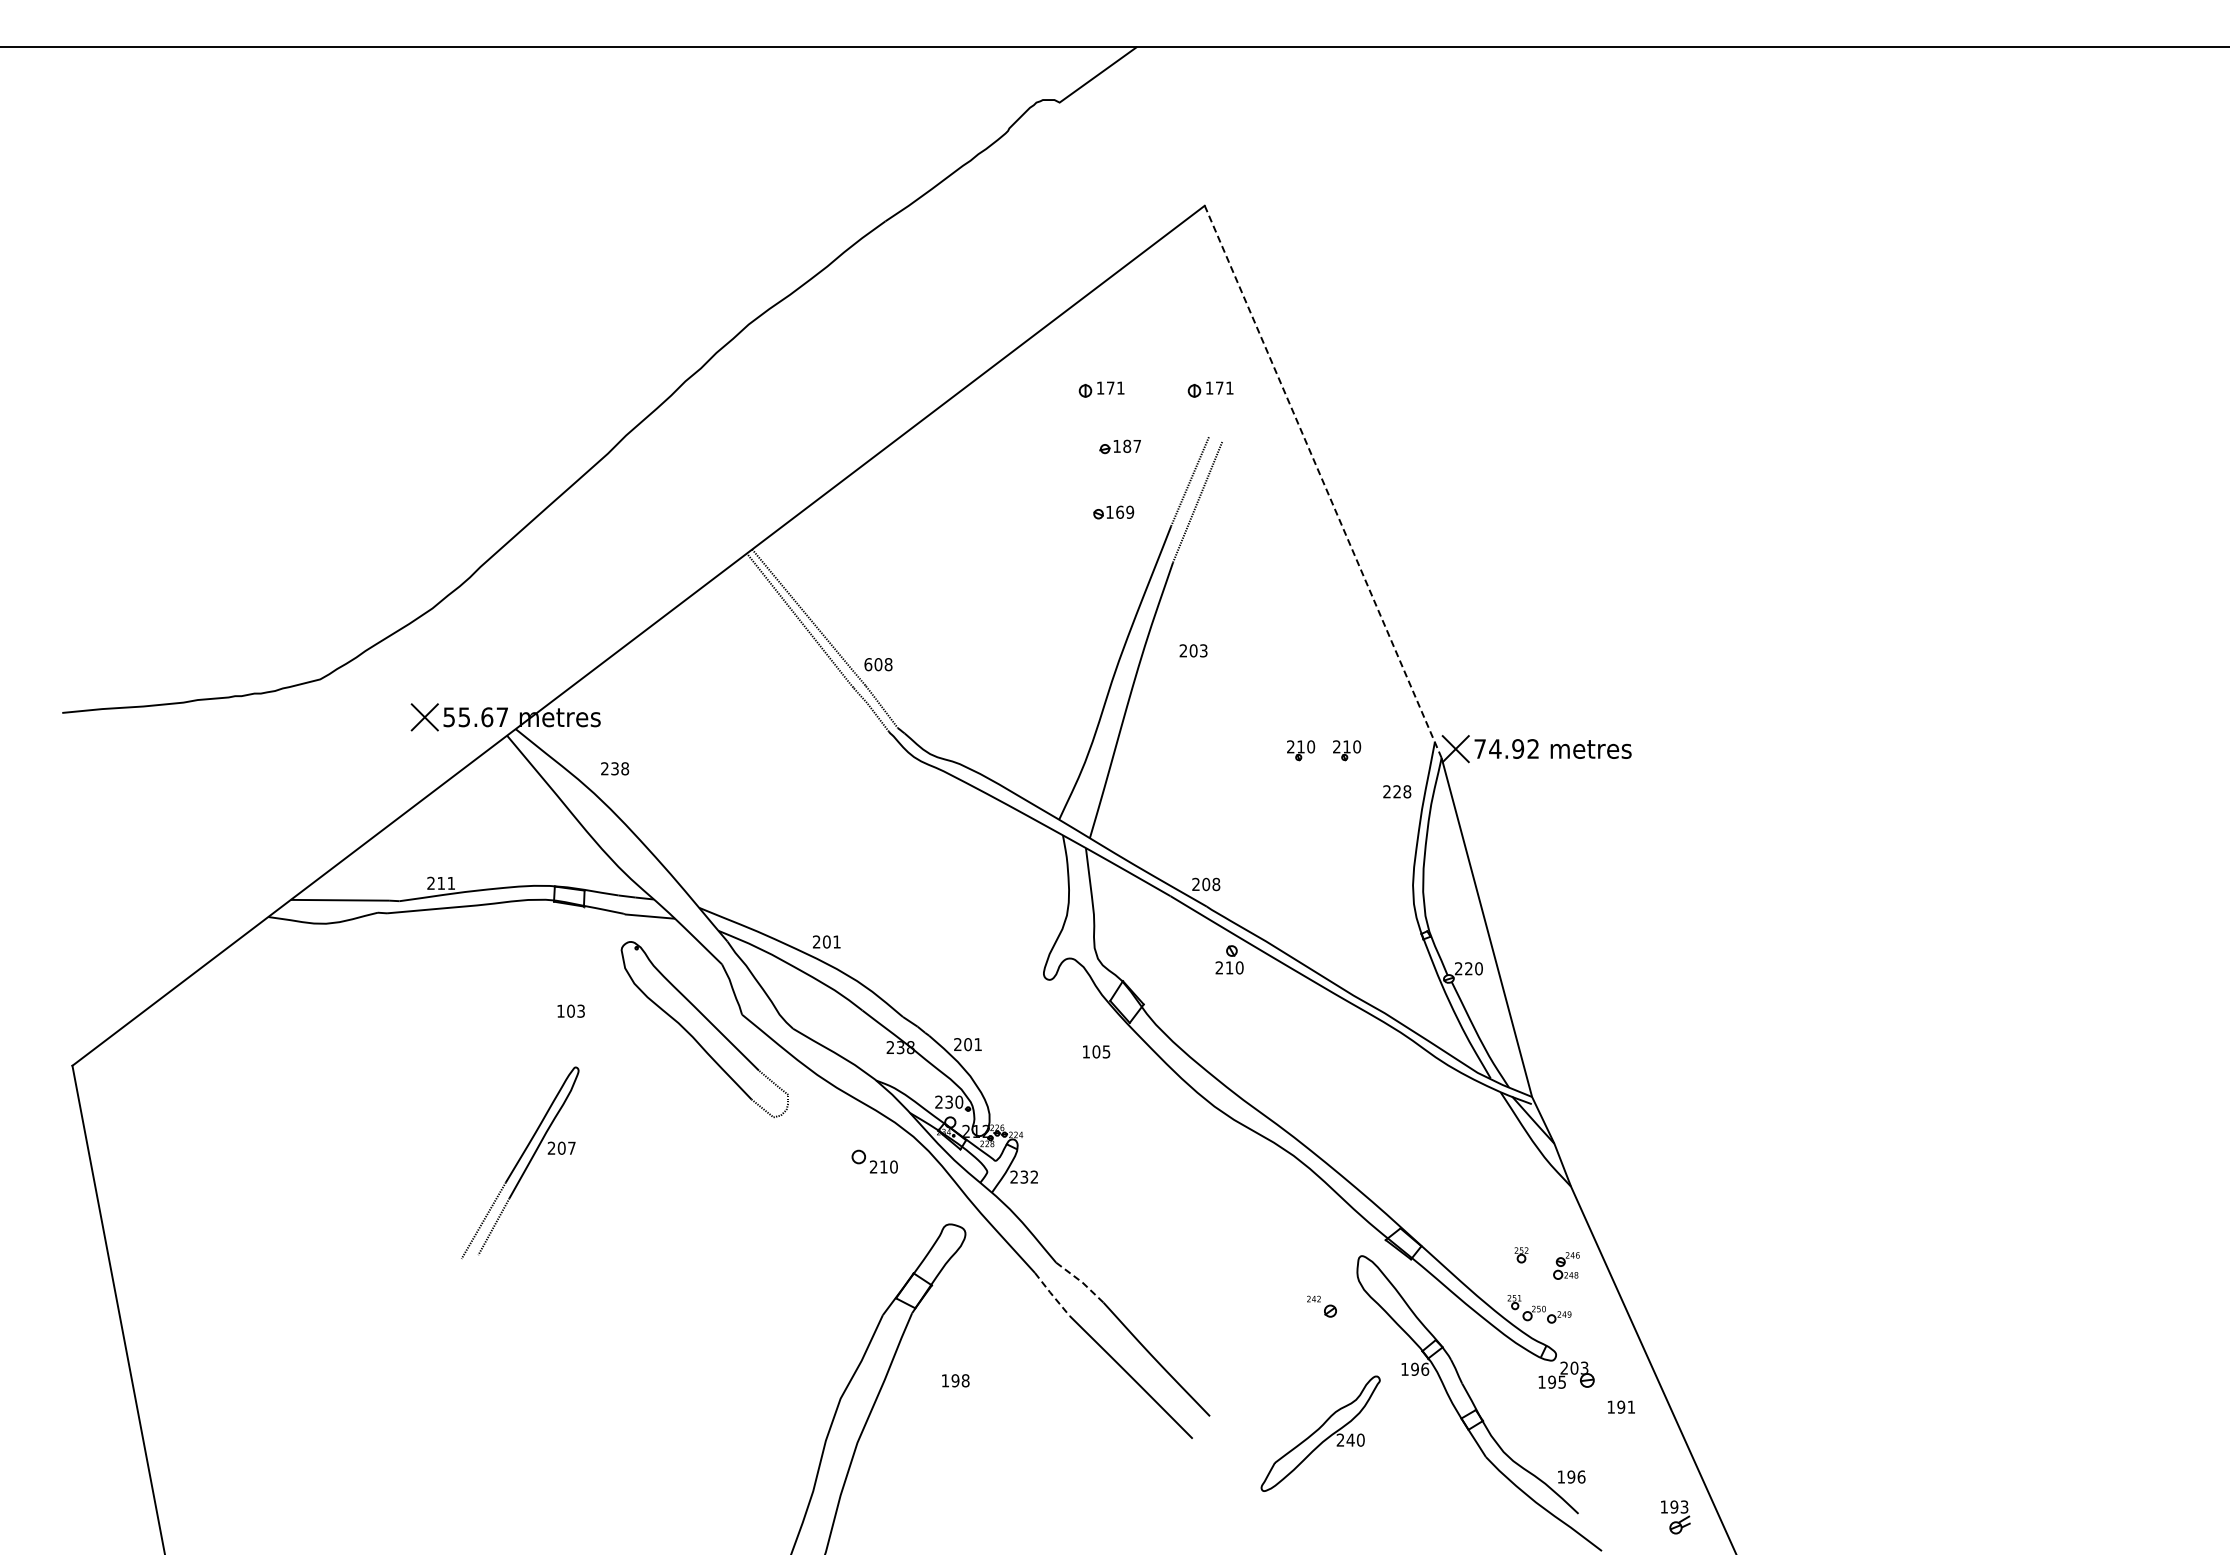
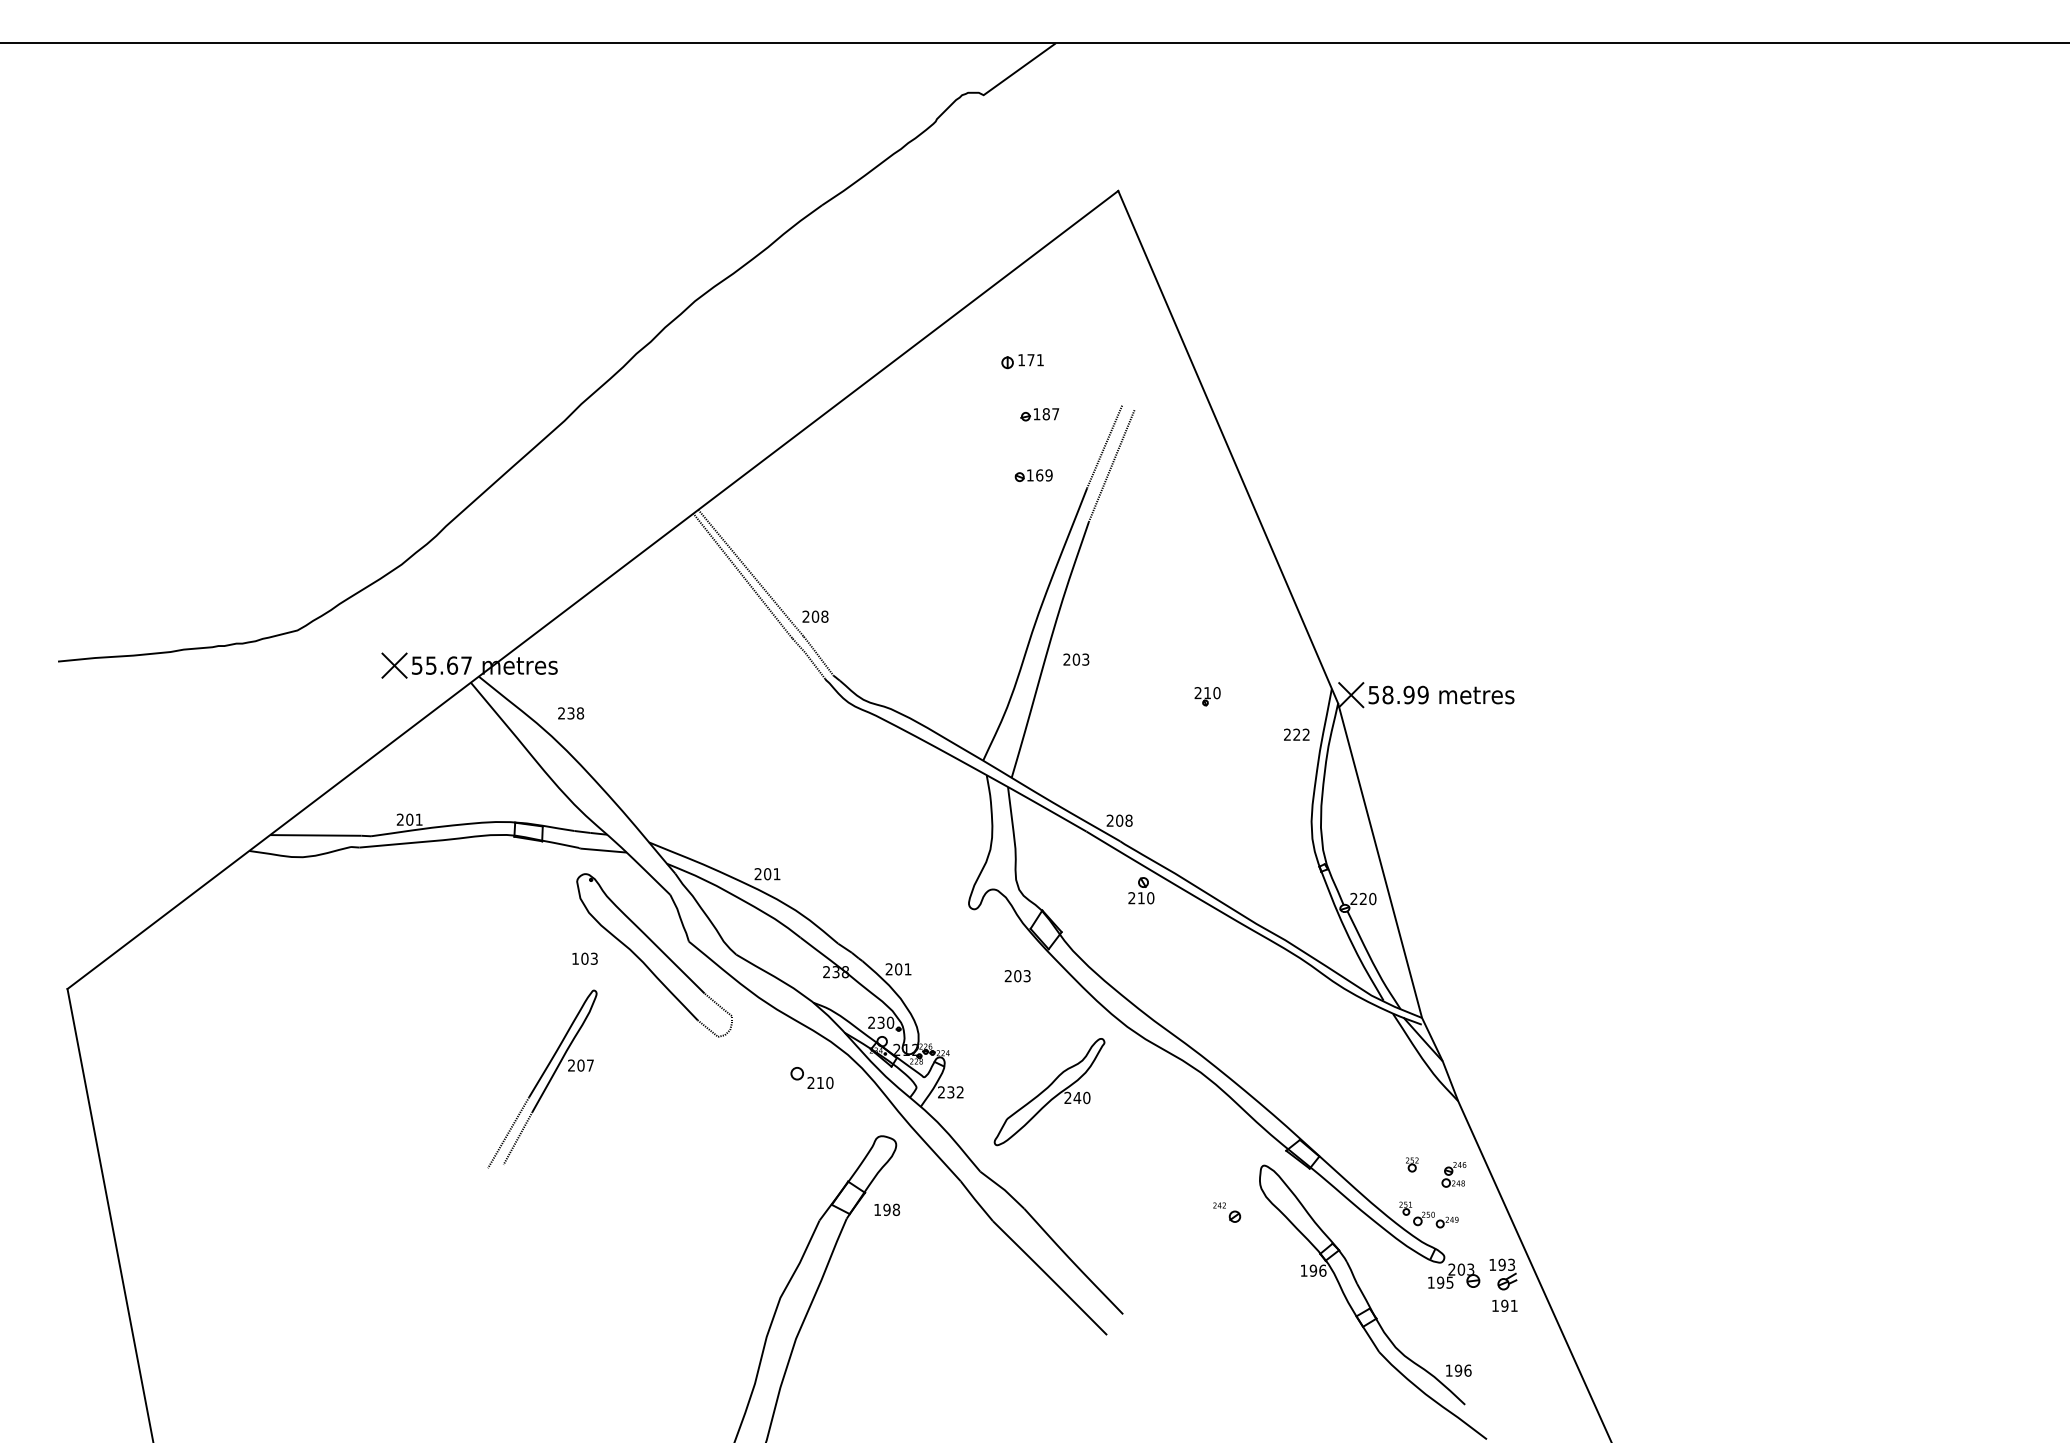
part: (1210, 389) -> (1123, 361), removed
line: (1323, 481) -> (1228, 446), dashed -> solid
text: (1193, 650) -> (1076, 659), moved
text: (868, 664) -> (806, 616), 608 -> 208
text: (1506, 748) -> (1398, 694), 74.92 -> 58.99
part: (1347, 750) -> (1250, 696), removed
text: (1407, 791) -> (1306, 734), 228 -> 222
text: (441, 882) -> (409, 818), 211 -> 201
text: (570, 1010) -> (584, 958), moved
text: (1096, 1051) -> (1017, 975), 105 -> 203
part: (520, 1162) -> (542, 1078), moved
line: (1081, 1281) -> (1003, 1189), dashed -> solid
line: (1052, 1294) -> (977, 1201), dashed -> solid
text: (955, 1380) -> (886, 1209), moved
part: (1320, 1433) -> (1049, 1091), moved
part: (1675, 1517) -> (1503, 1274), moved

